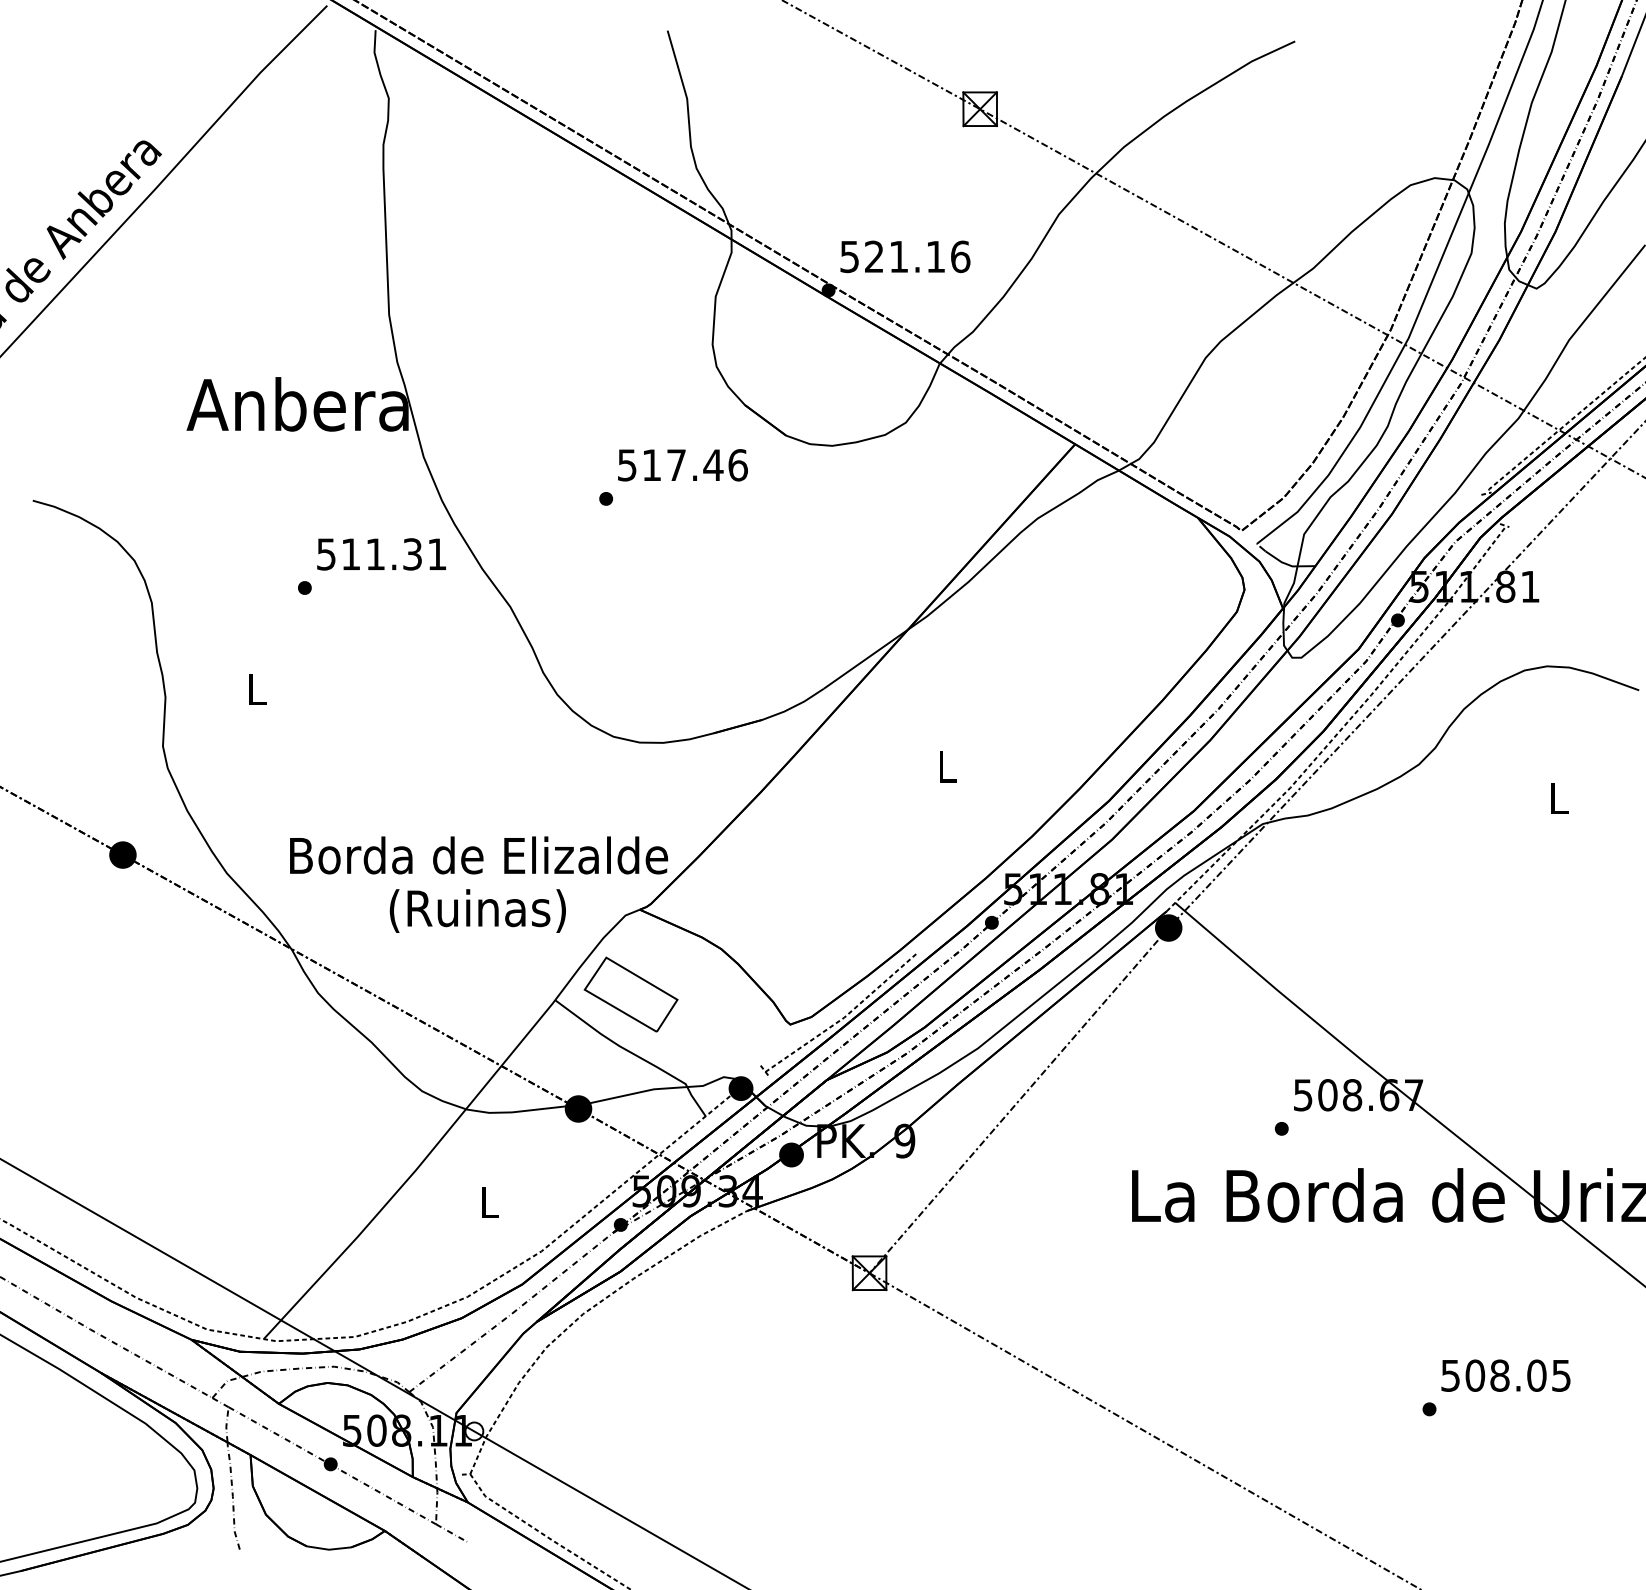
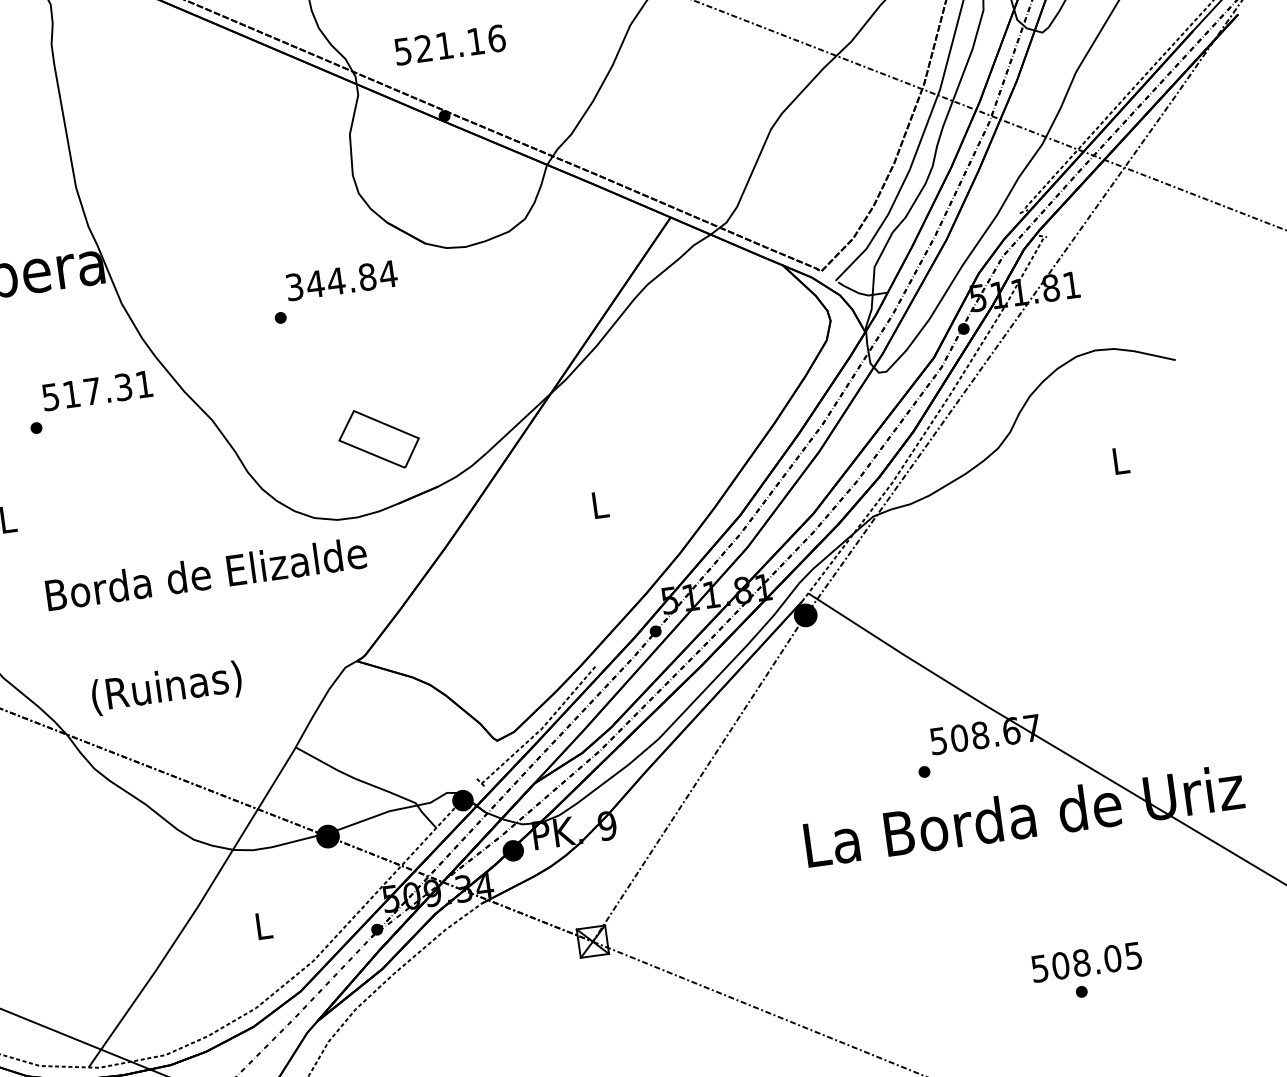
text: (905, 256) -> (450, 44), moved
text: (683, 465) -> (342, 280), 517.46 -> 344.84
text: (375, 553) -> (92, 390), 511.31 -> 517.31
text: (479, 855) -> (206, 573), moved
text: (477, 910) -> (166, 687), moved
part: (630, 994) -> (378, 439), moved
text: (1505, 1375) -> (1086, 962), moved

